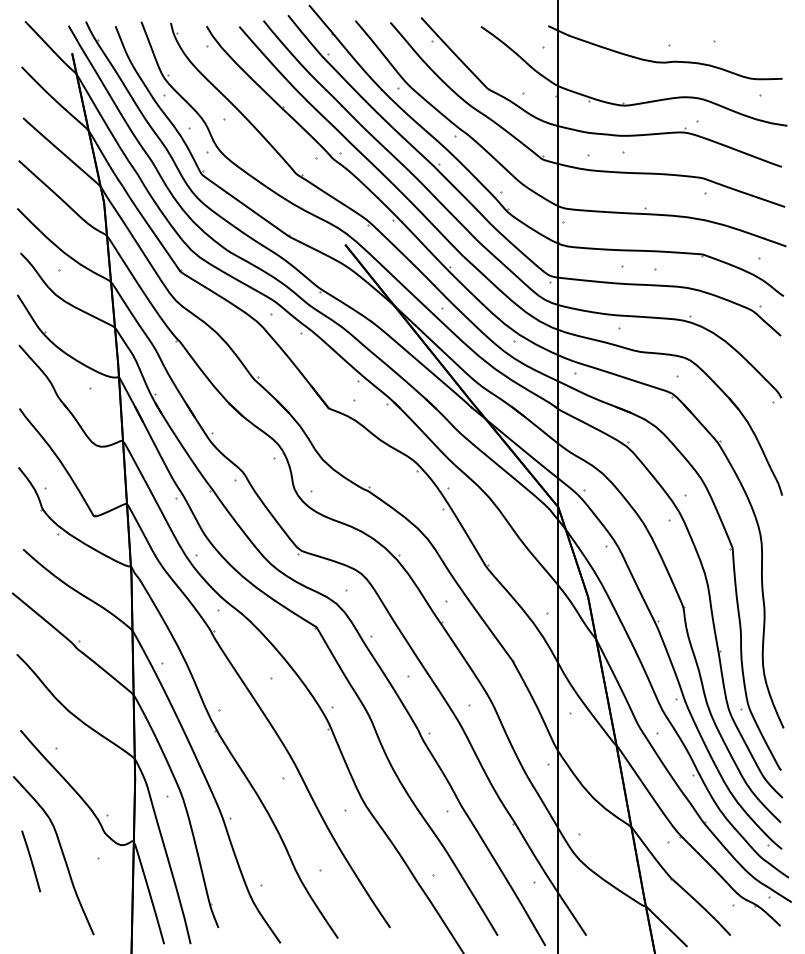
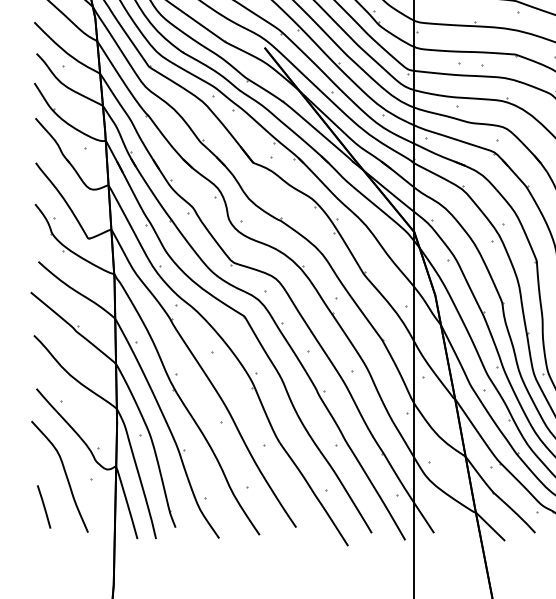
line: (31, 861) -> (44, 506), moved

